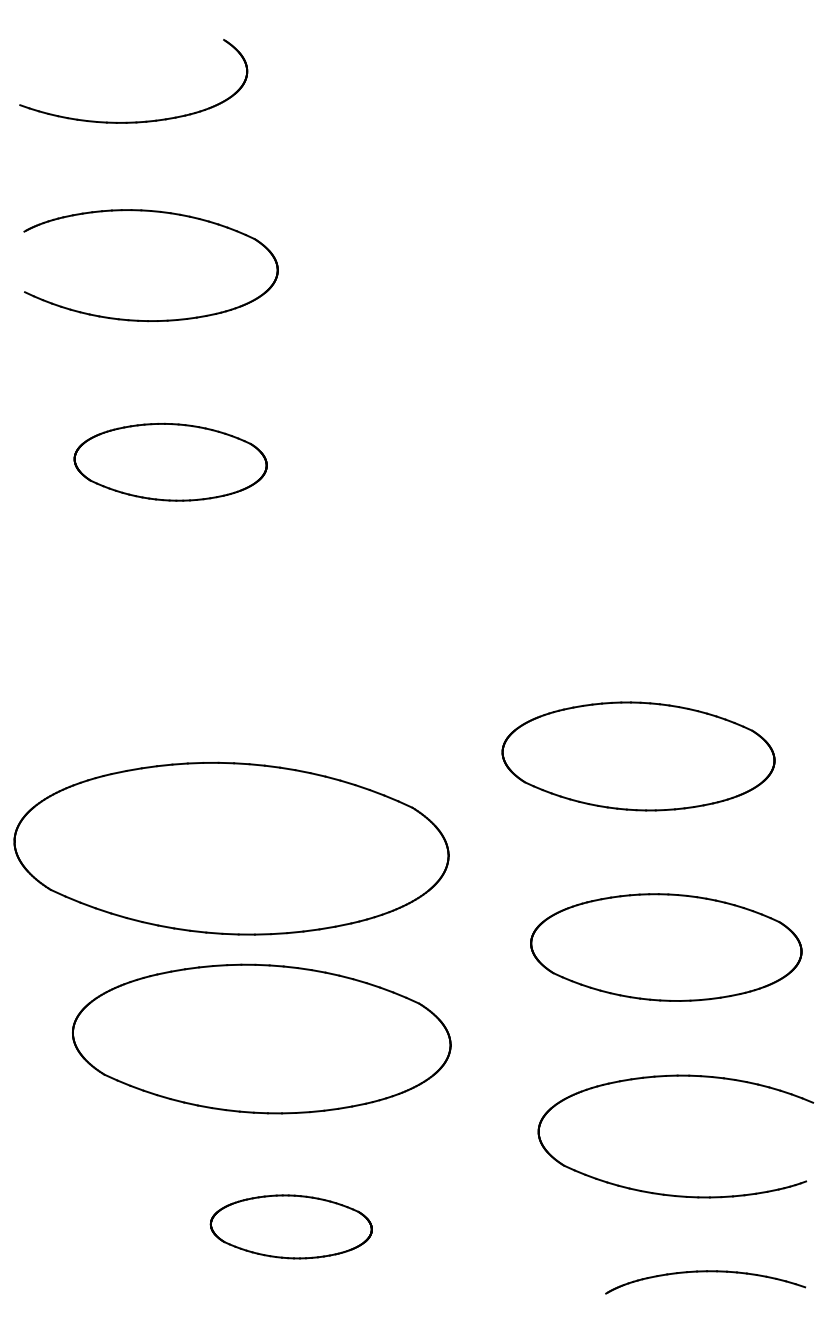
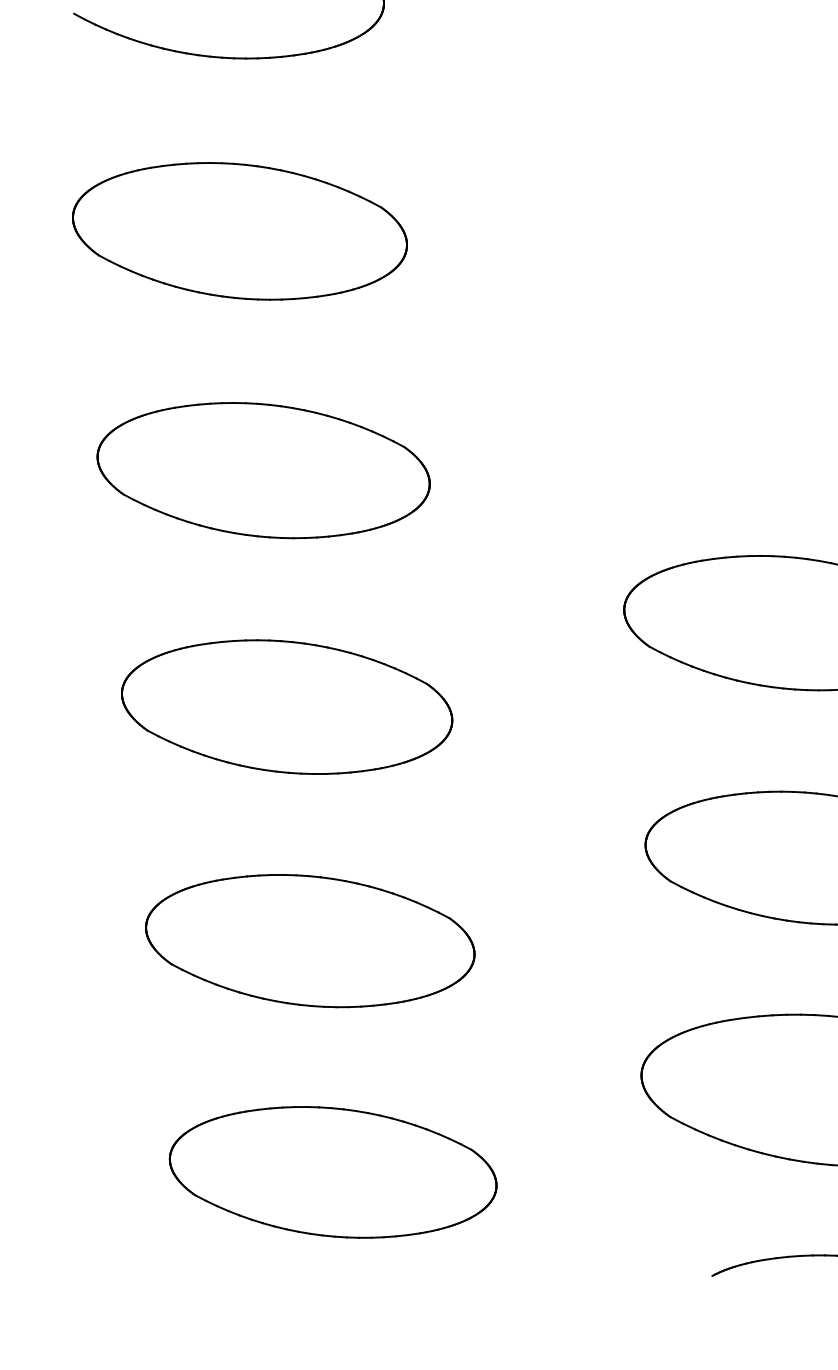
part: (170, 462) -> (239, 231), size x1.43
part: (201, 656) -> (263, 470), added
part: (231, 848) -> (286, 706), size x0.62
part: (261, 1038) -> (310, 940), size x0.71
part: (291, 1226) -> (333, 1171), size x1.67

